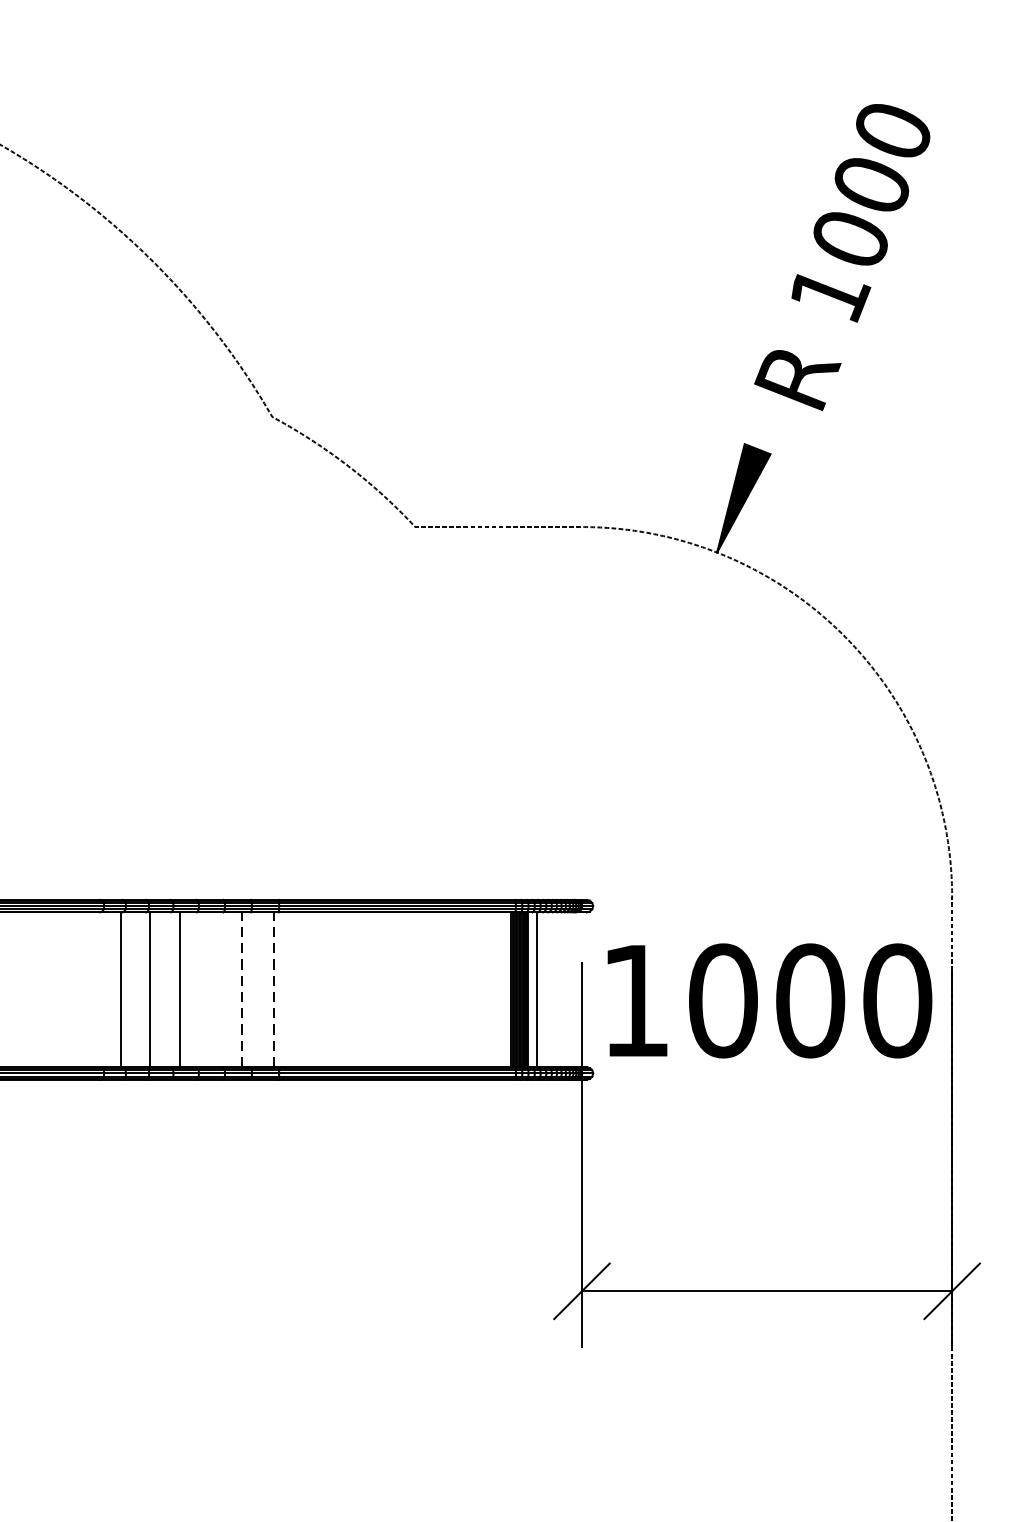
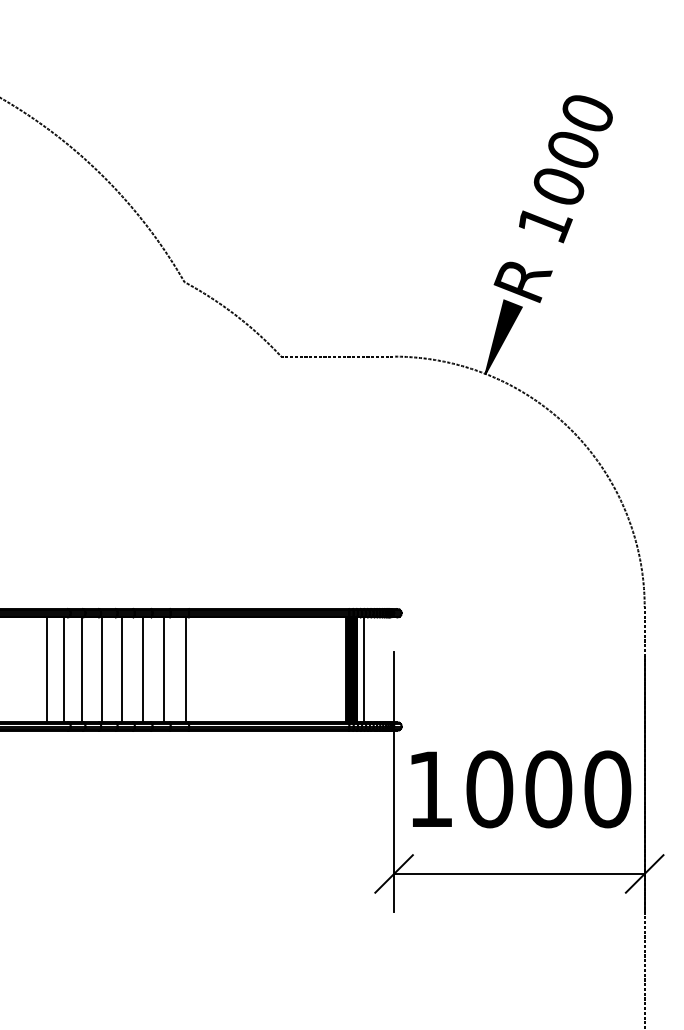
text: (841, 256) -> (552, 198), moved
line: (68, 989) -> (46, 669), added
line: (93, 989) -> (63, 669), added
line: (210, 989) -> (142, 669), added
line: (242, 989) -> (164, 669), dashed -> solid
line: (273, 989) -> (185, 669), dashed -> solid
text: (770, 1001) -> (521, 789), moved

